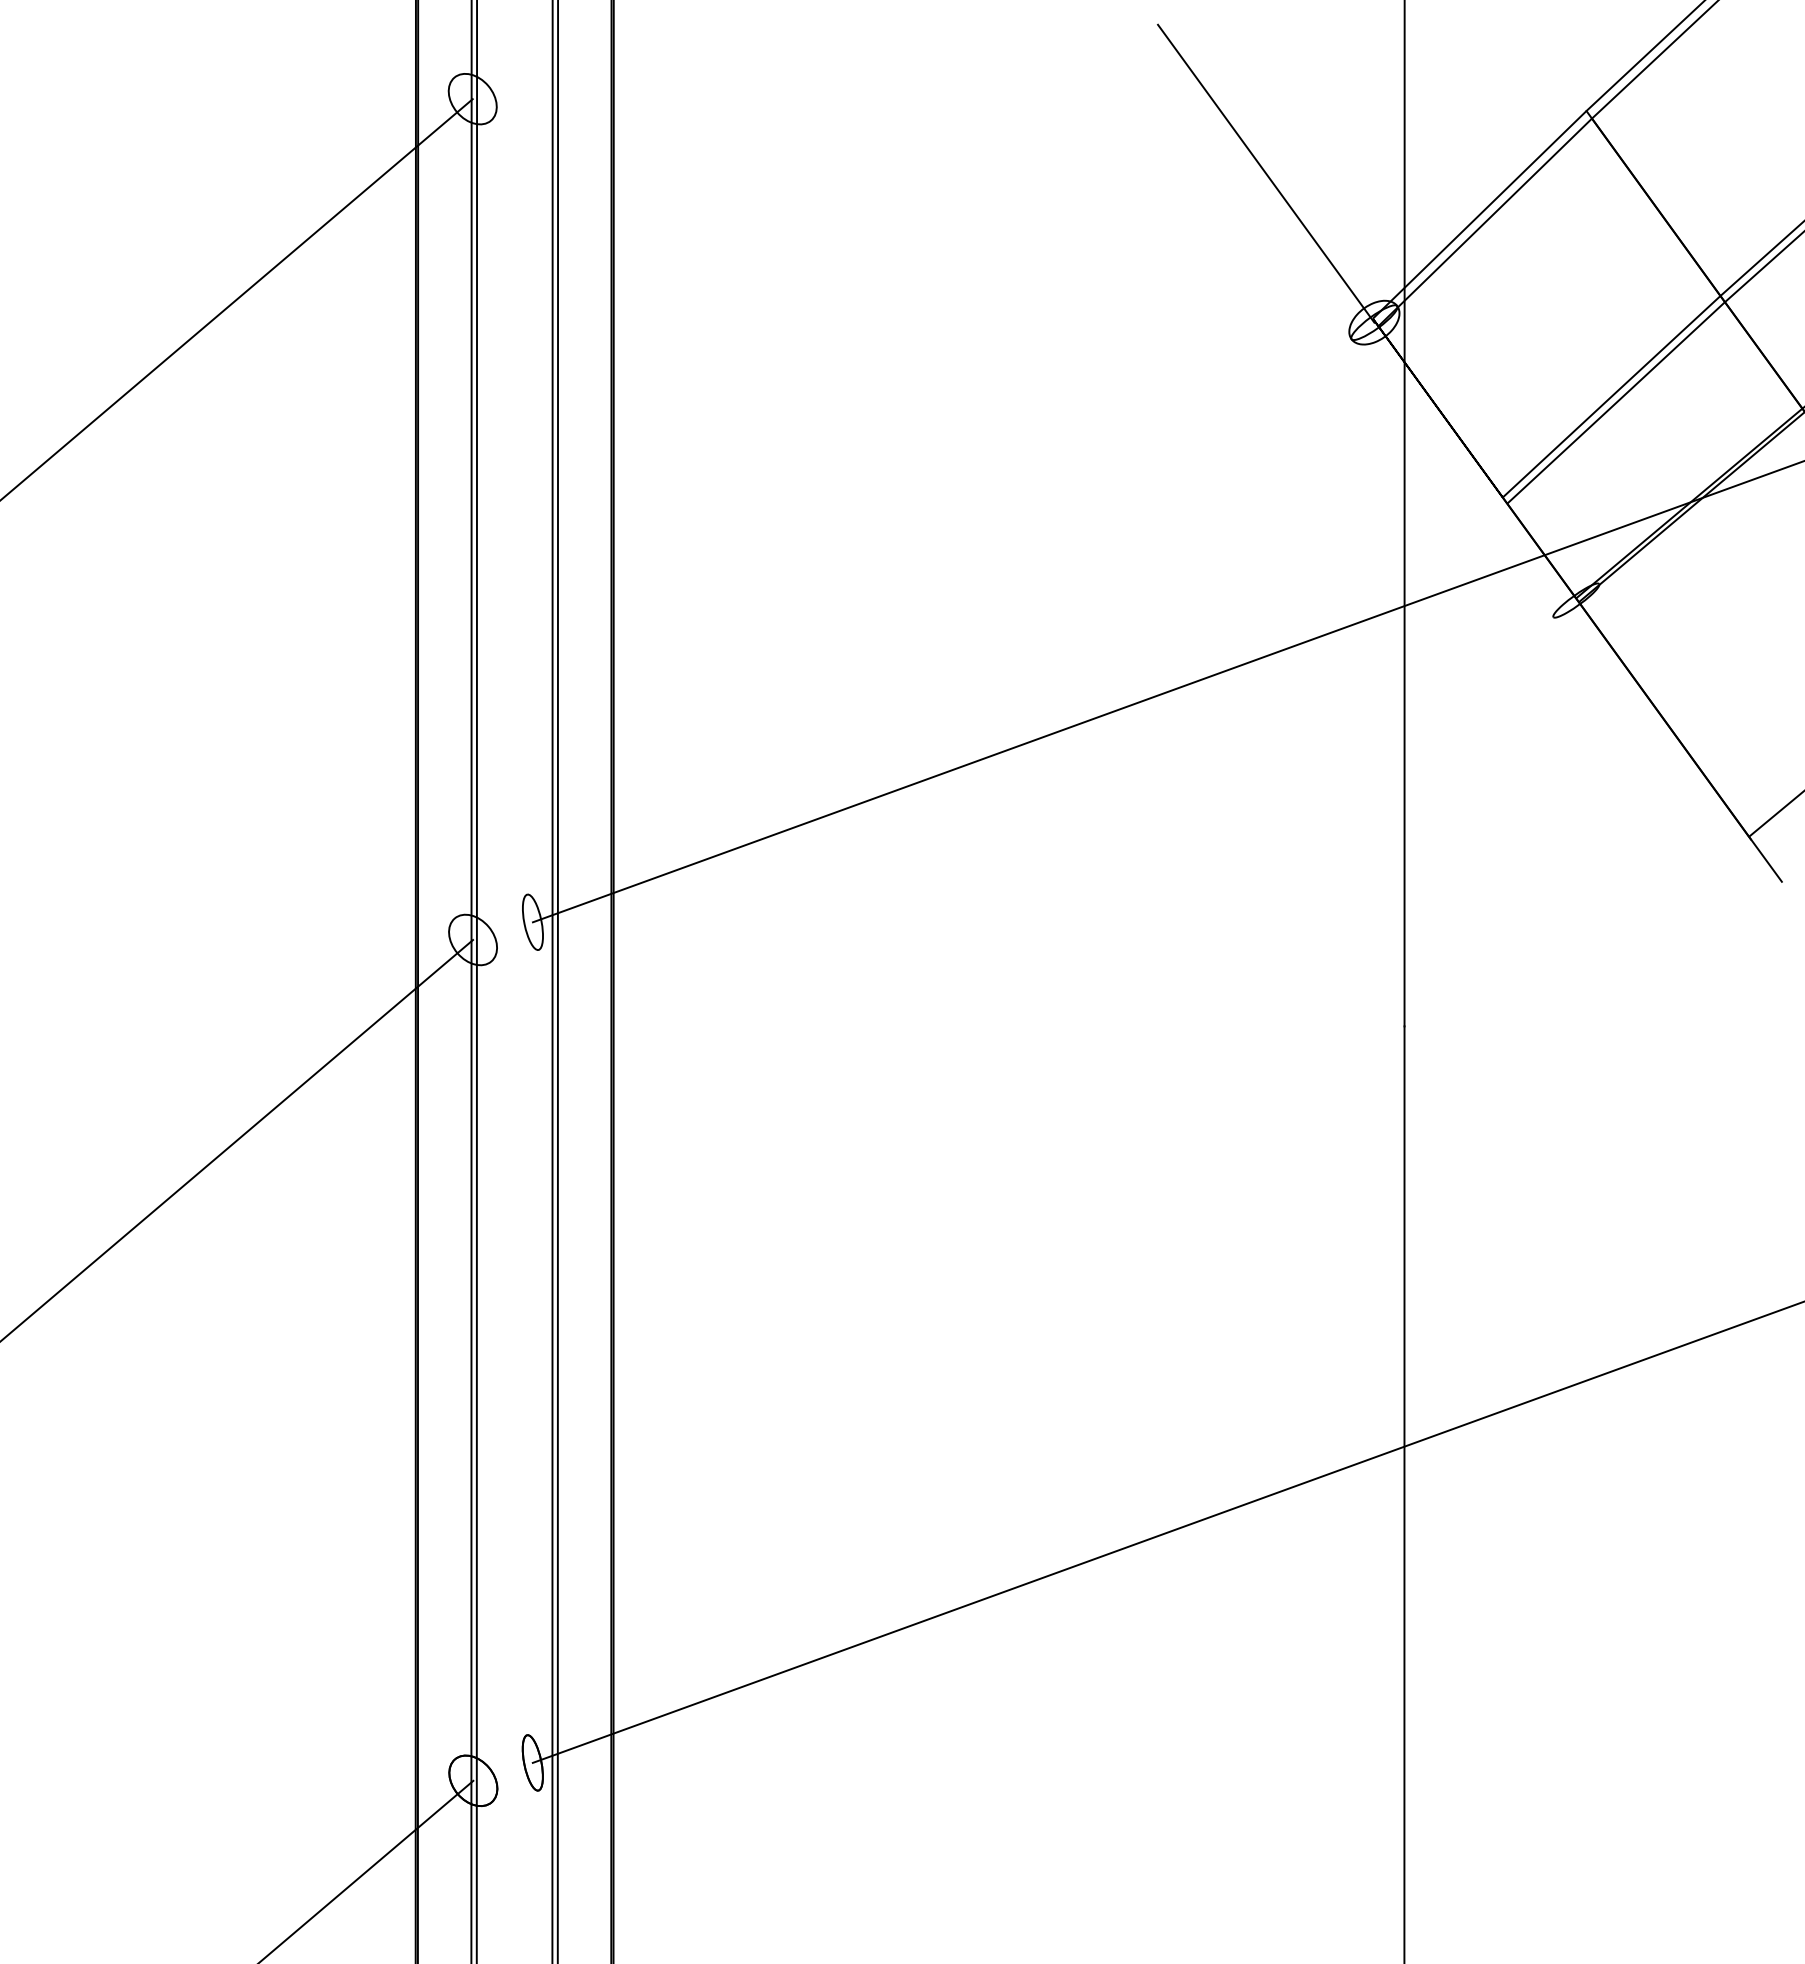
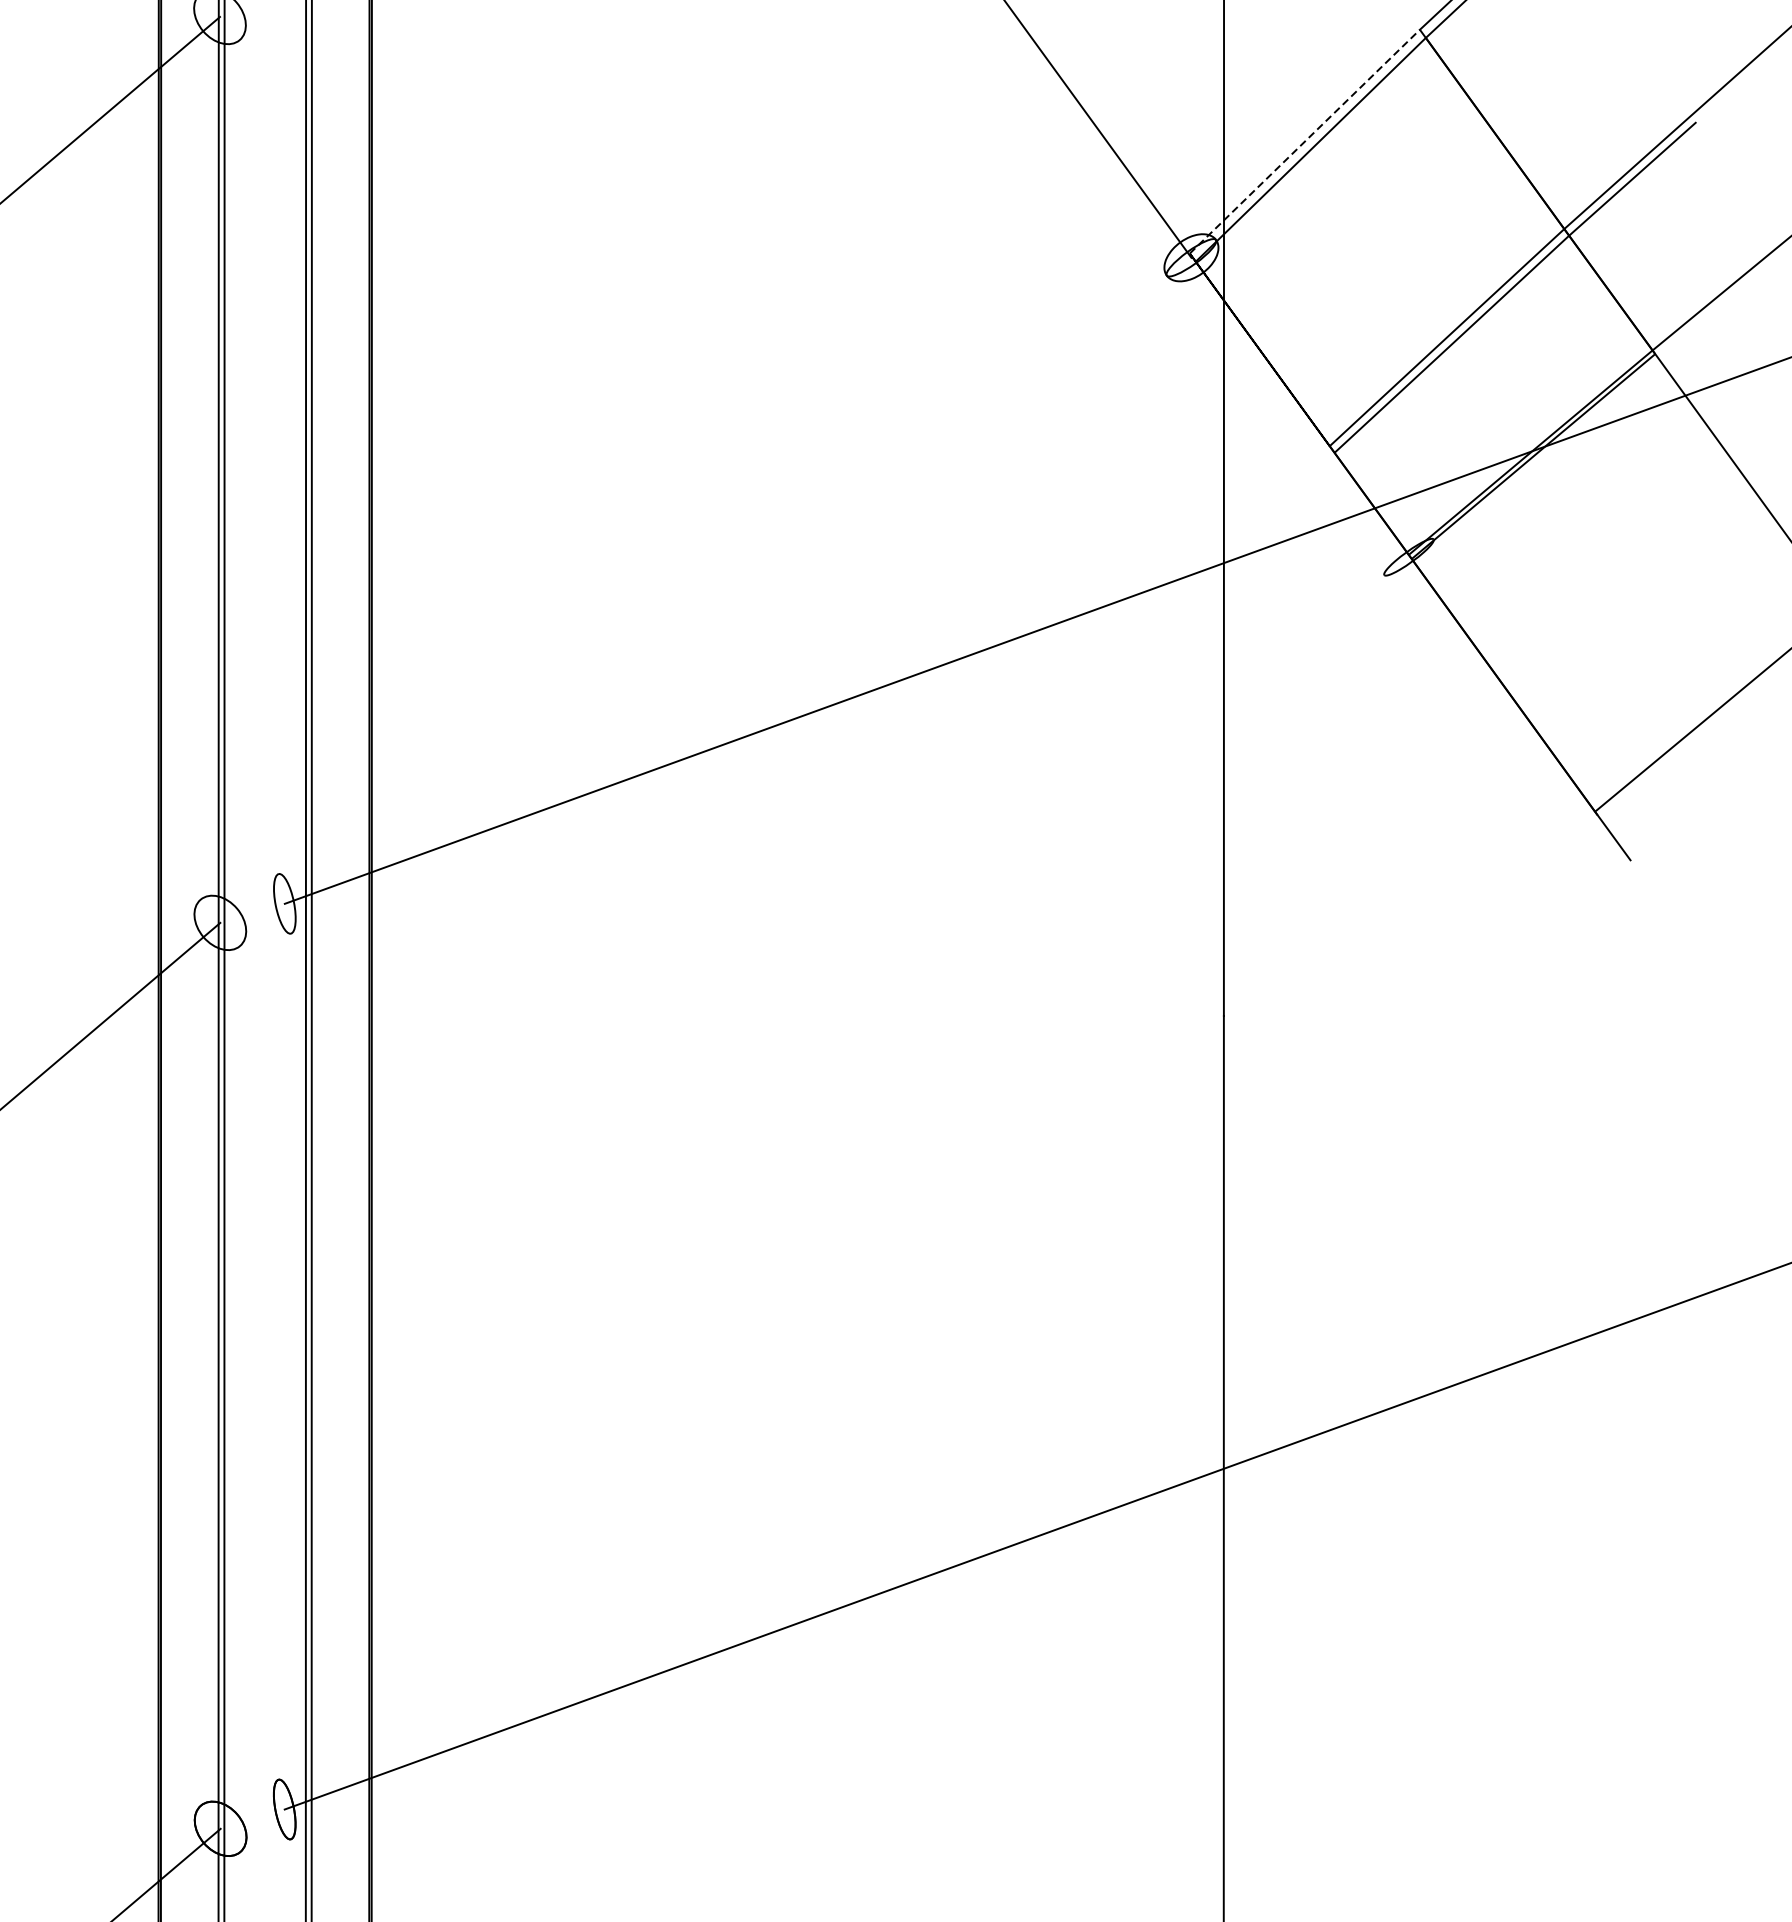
line: (1479, 215) -> (1304, 142), solid -> dashed

